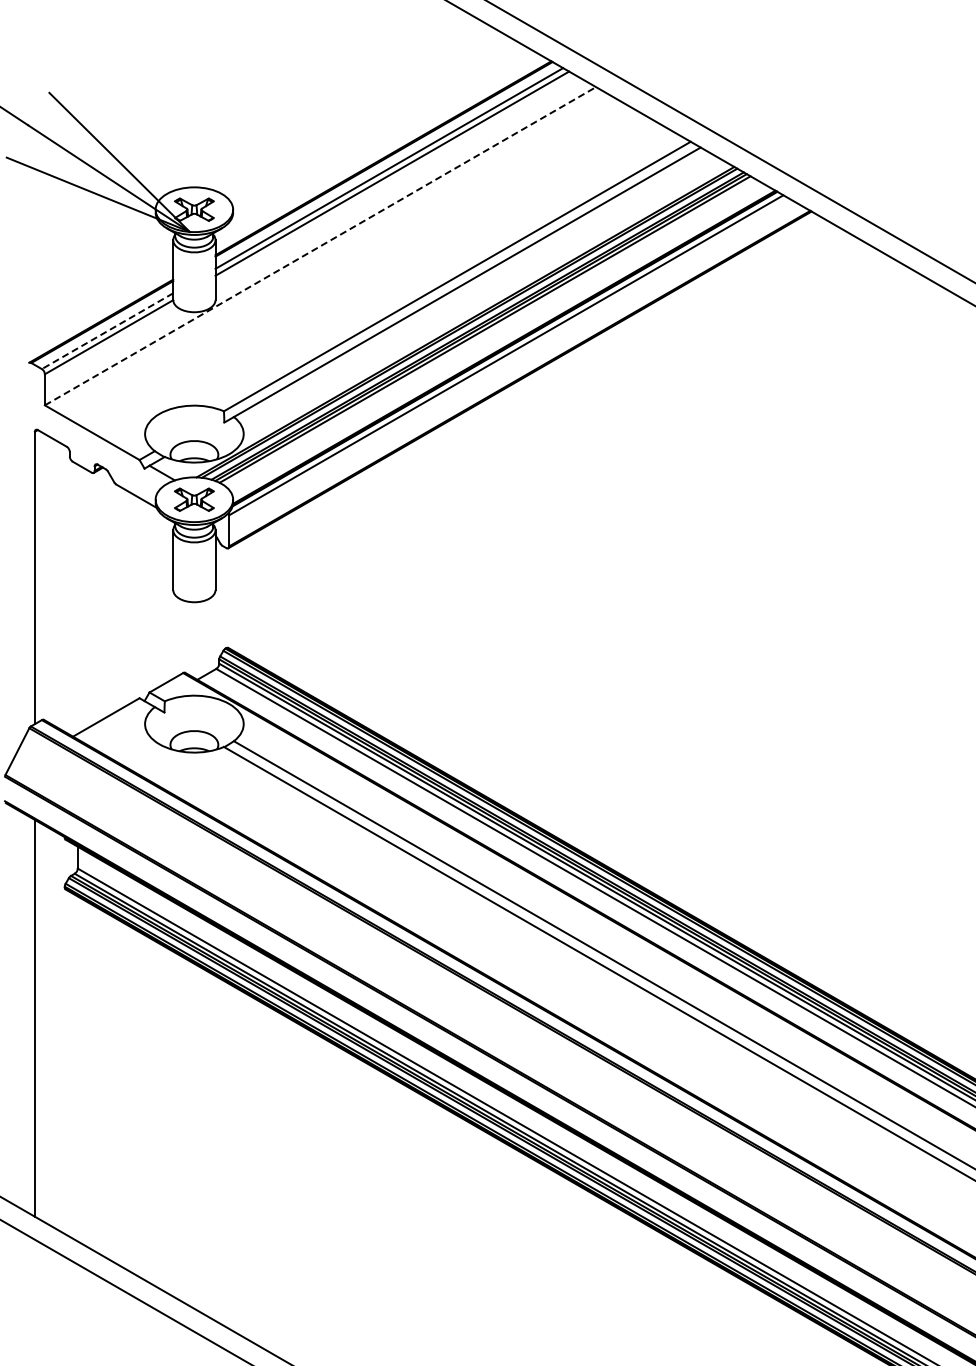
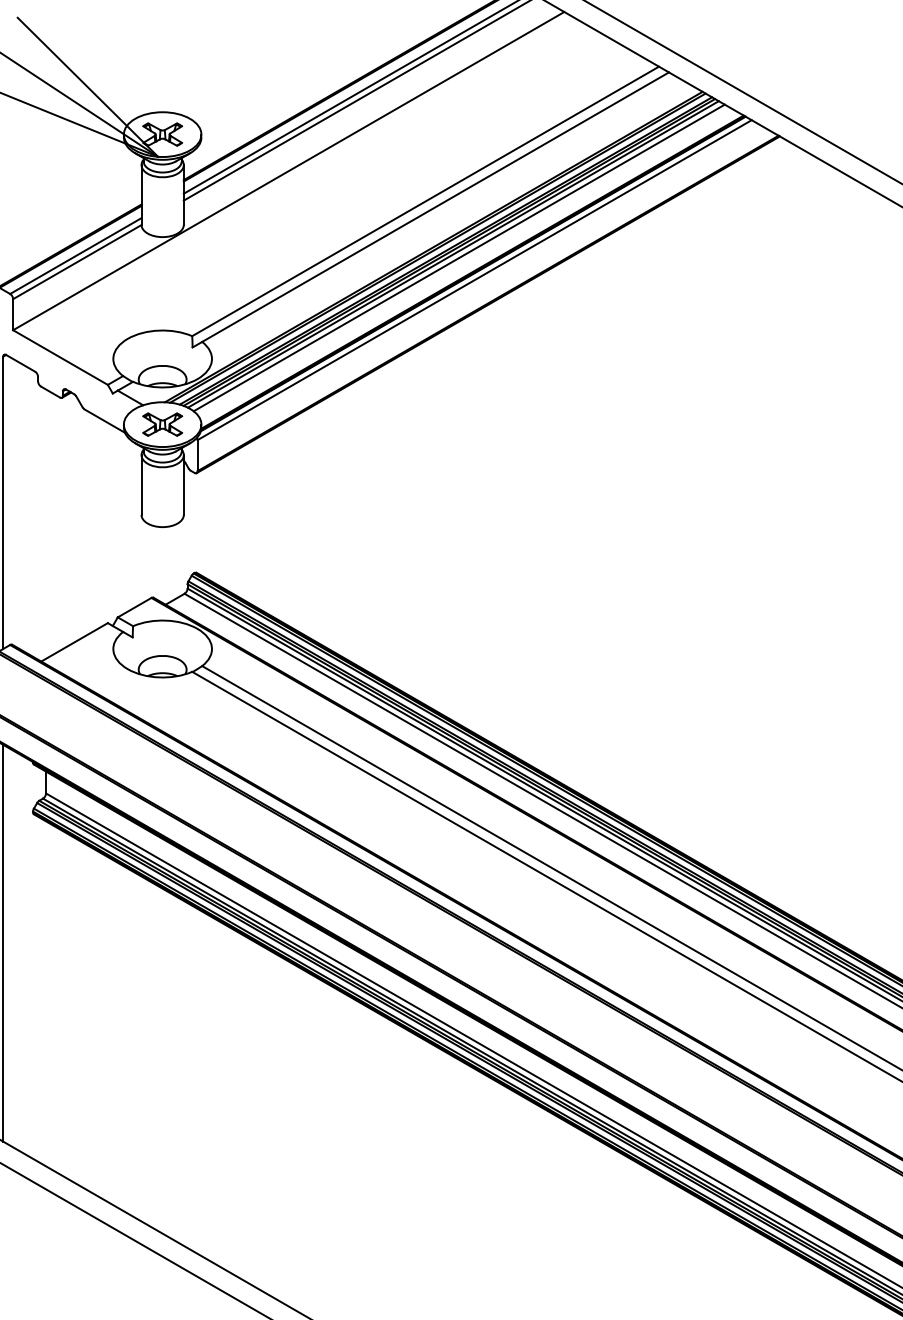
line: (320, 246) -> (288, 171), dashed -> solid
line: (107, 331) -> (75, 256), dashed -> solid
line: (490, 332) -> (458, 257), added

